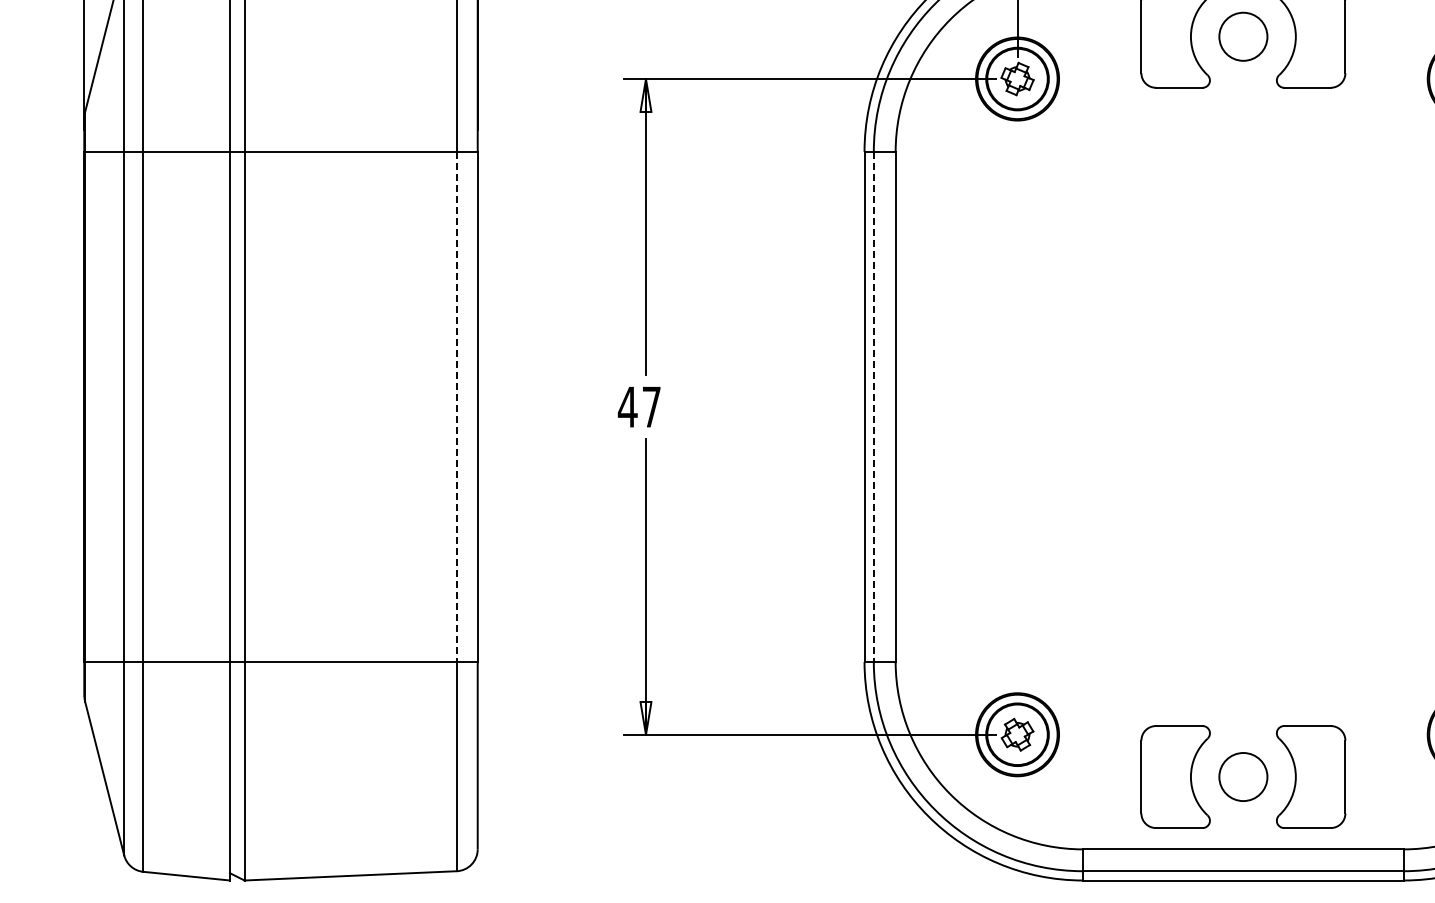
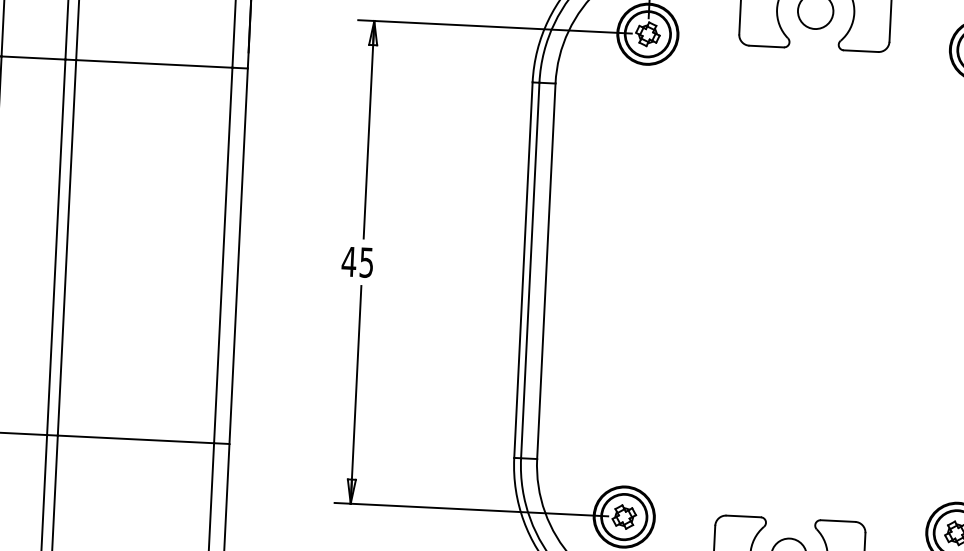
line: (456, 407) -> (223, 255), dashed -> solid
text: (651, 407) -> (366, 262), 47 -> 45
line: (873, 407) -> (530, 270), dashed -> solid

